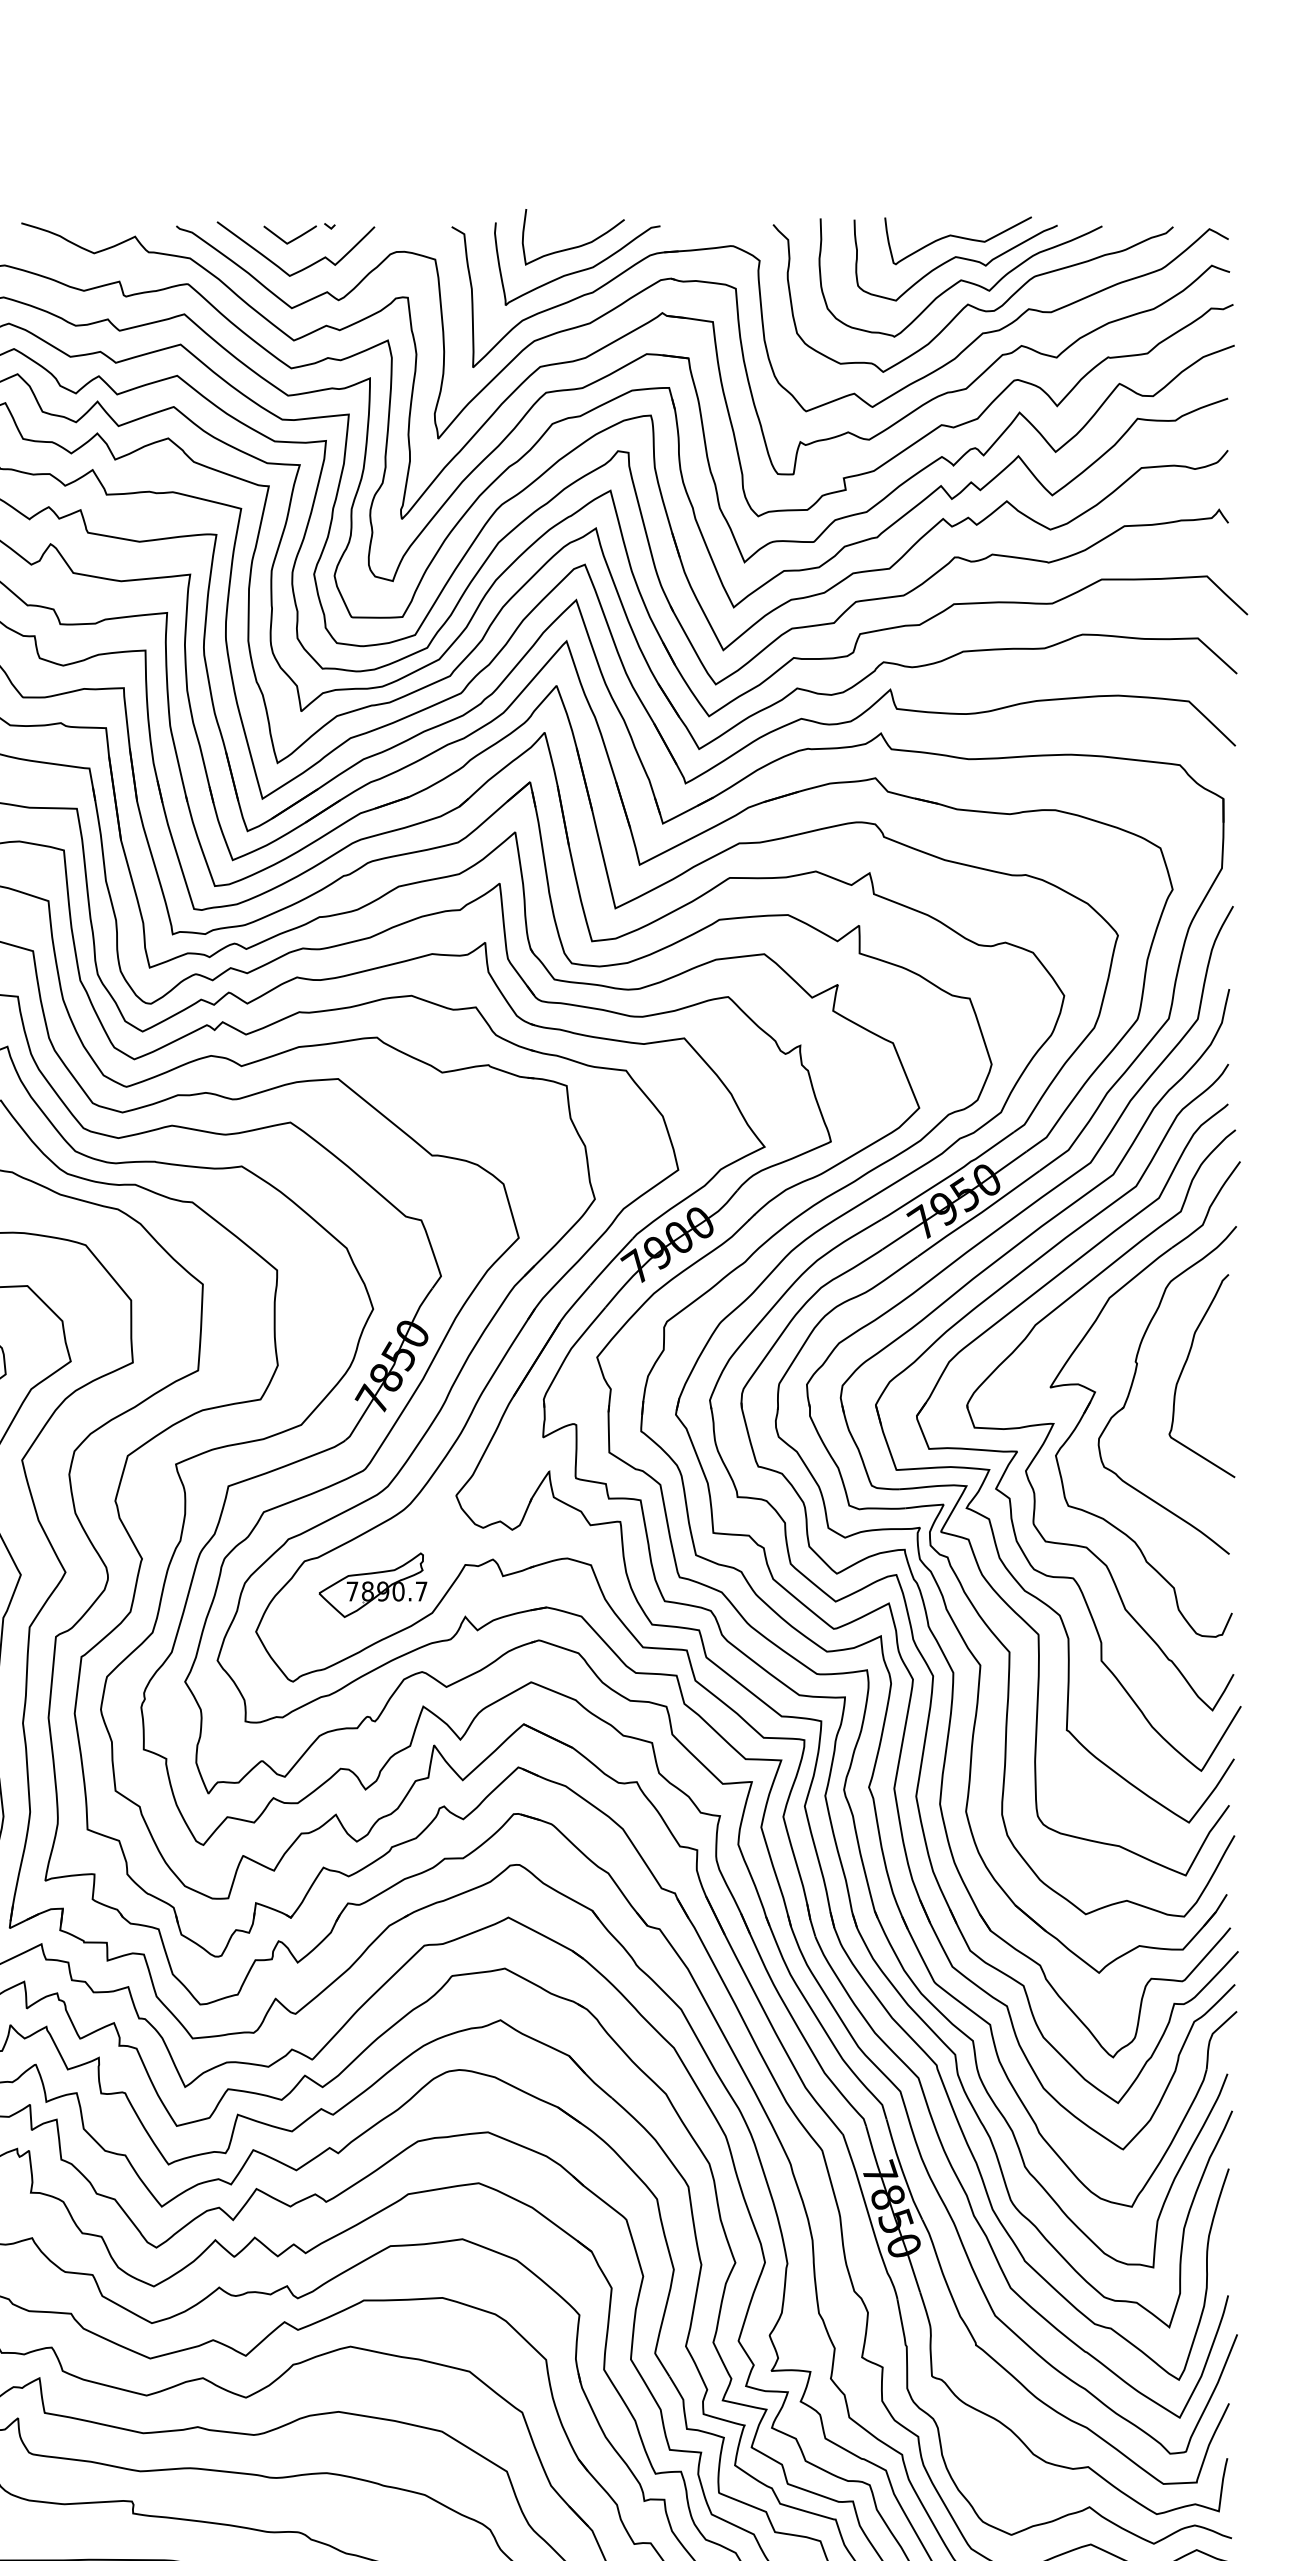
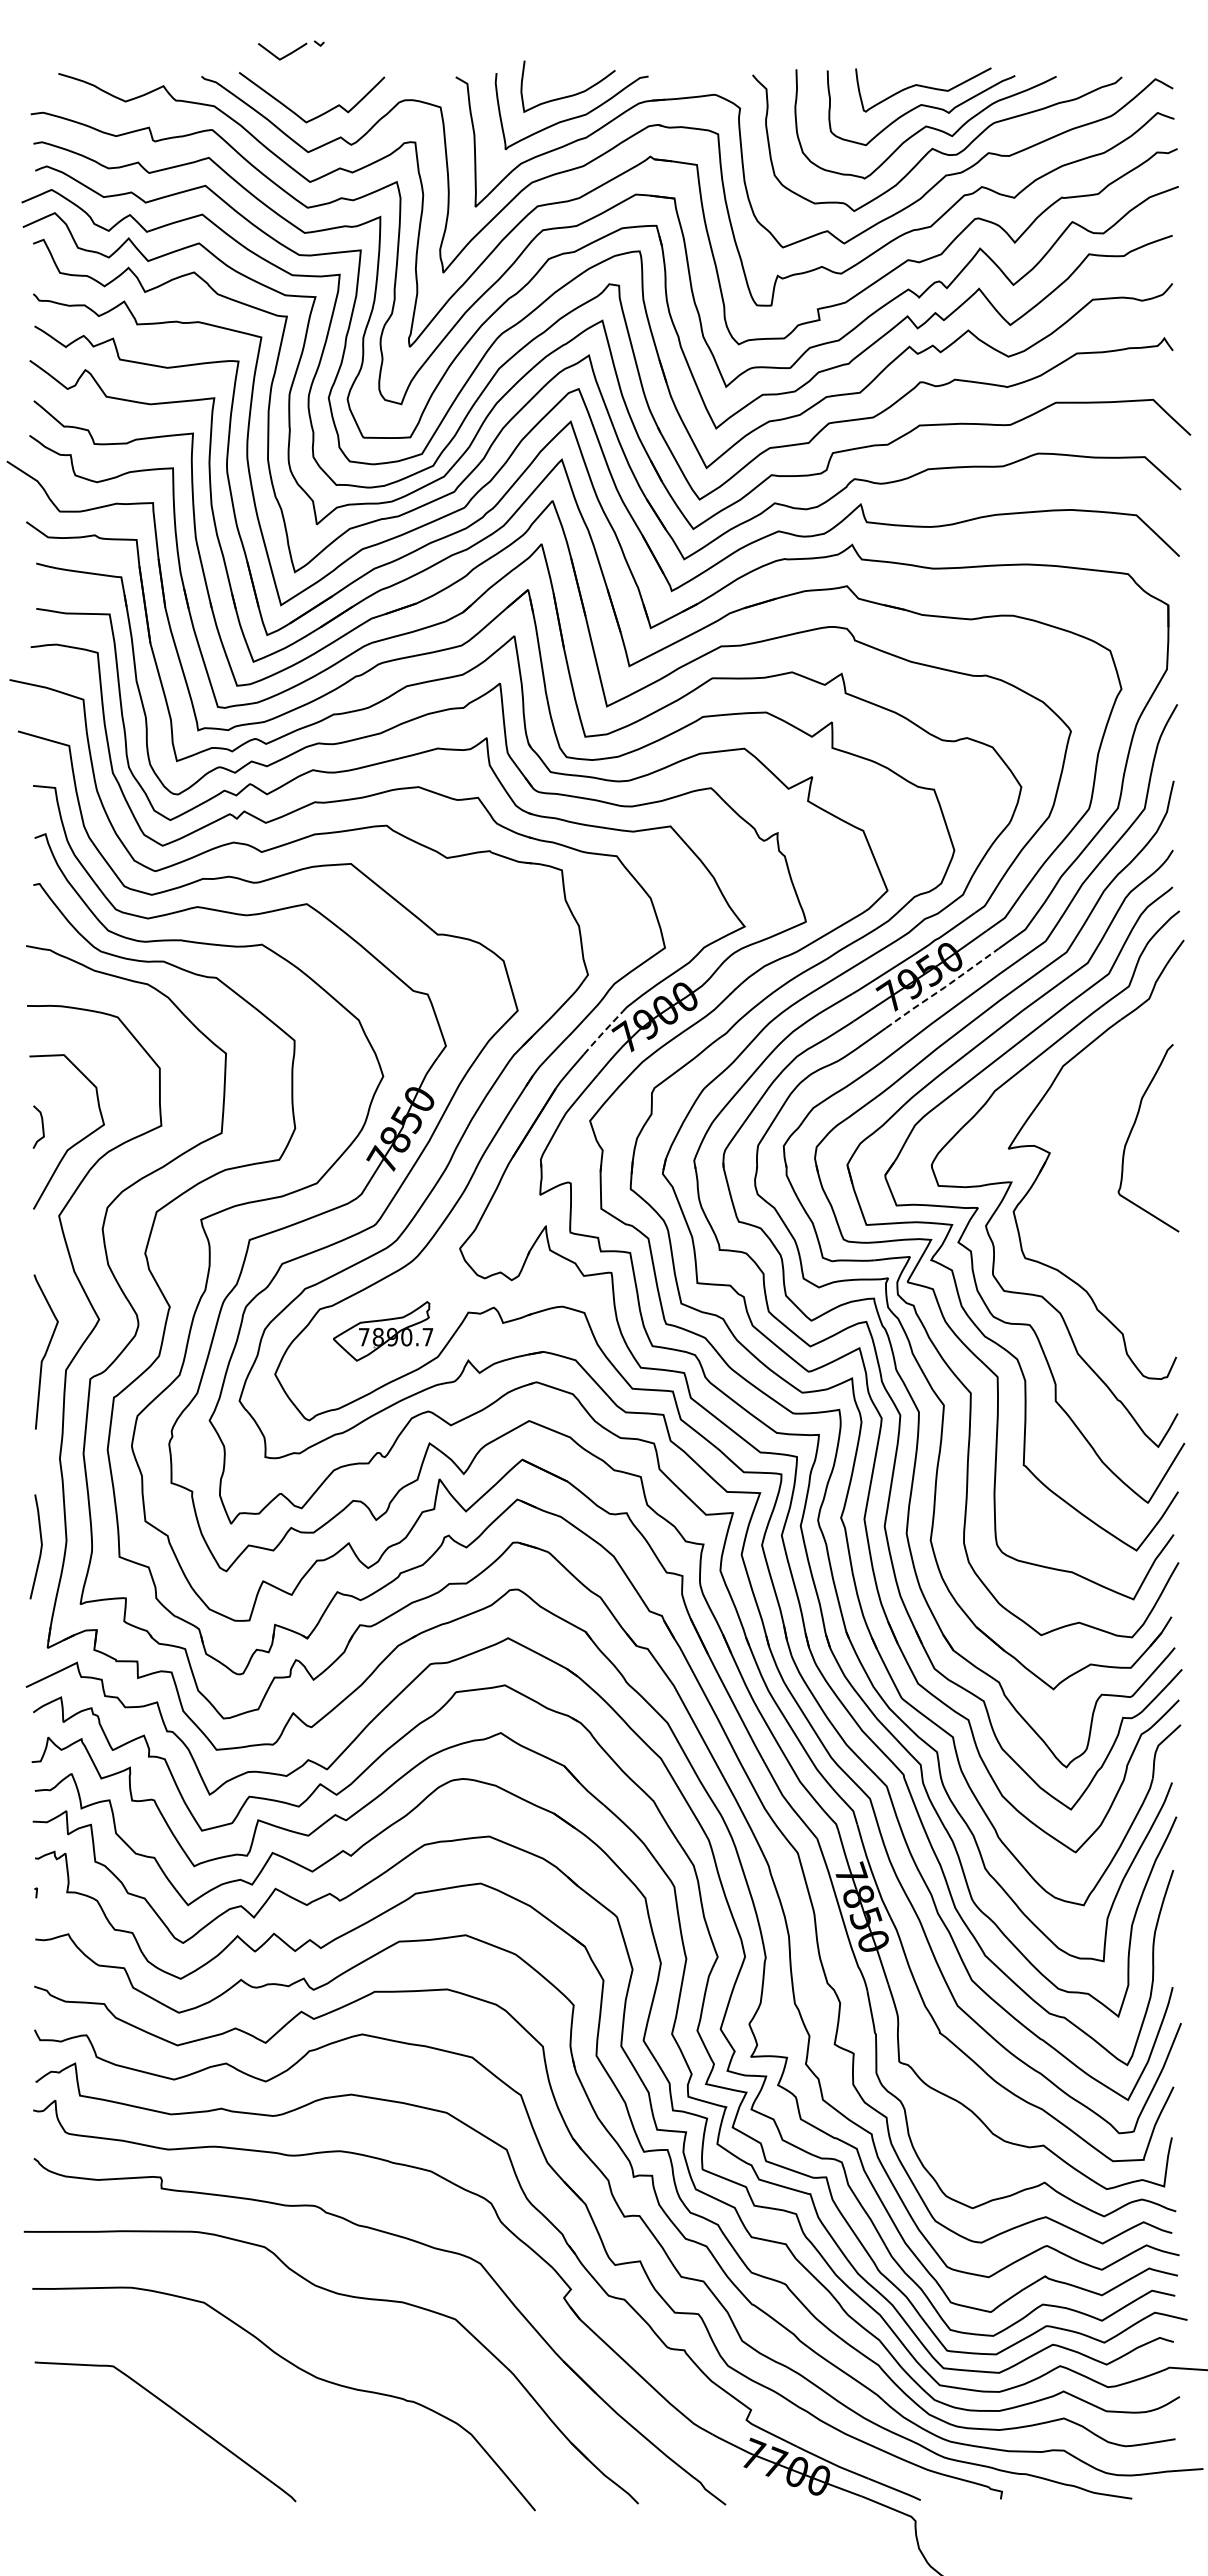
part: (299, 233) -> (291, 50), moved
line: (978, 1213) -> (942, 988), solid -> dashed
line: (610, 1262) -> (602, 1033), solid -> dashed
part: (1134, 1379) -> (1086, 1141), removed

